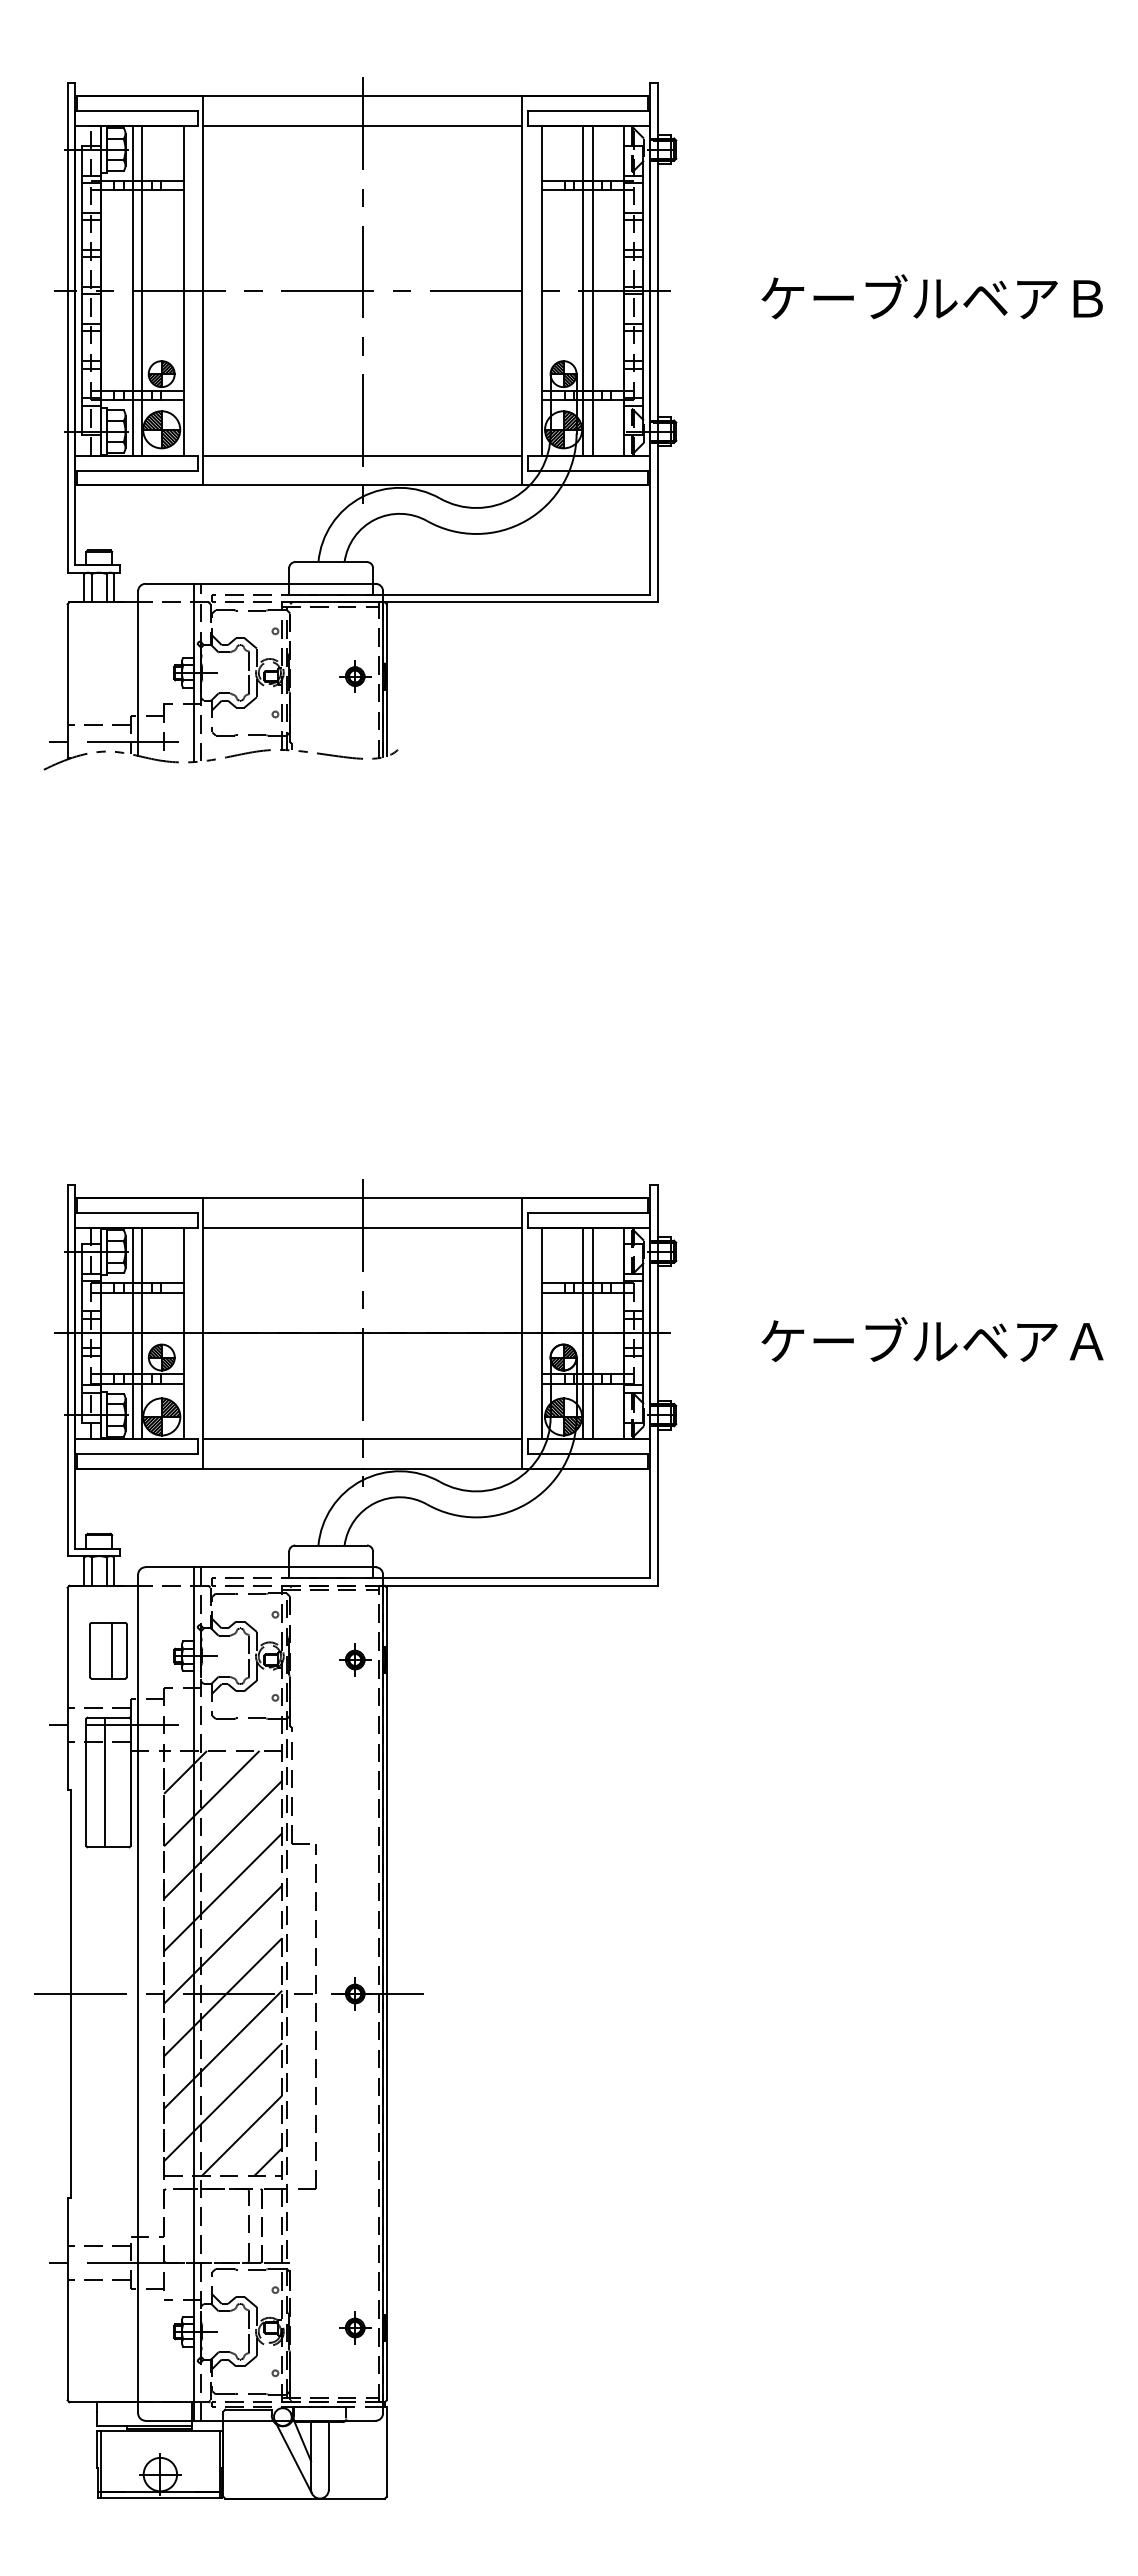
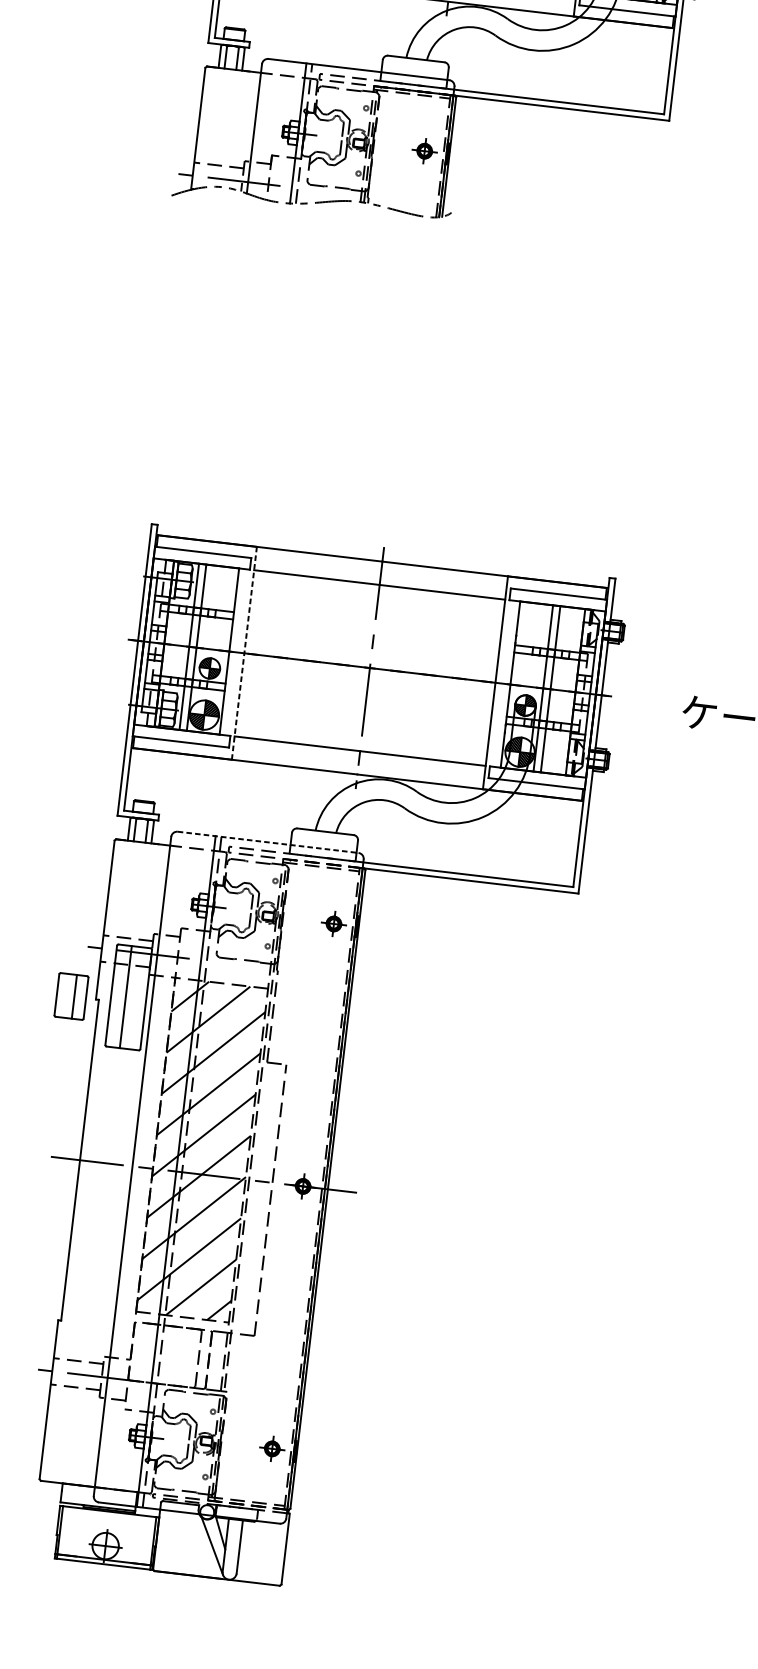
line: (202, 1332) -> (244, 652), solid -> dashed
line: (261, 1567) -> (268, 842), solid -> dashed
part: (108, 1650) -> (71, 996), moved

